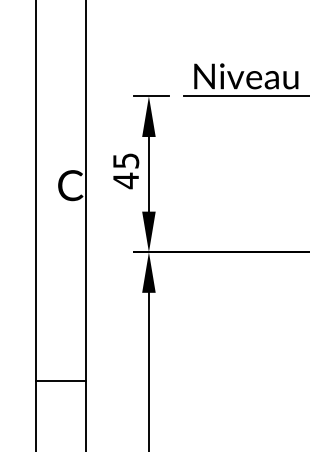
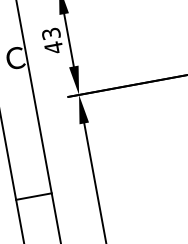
text: (125, 160) -> (50, 33), 45 -> 43

